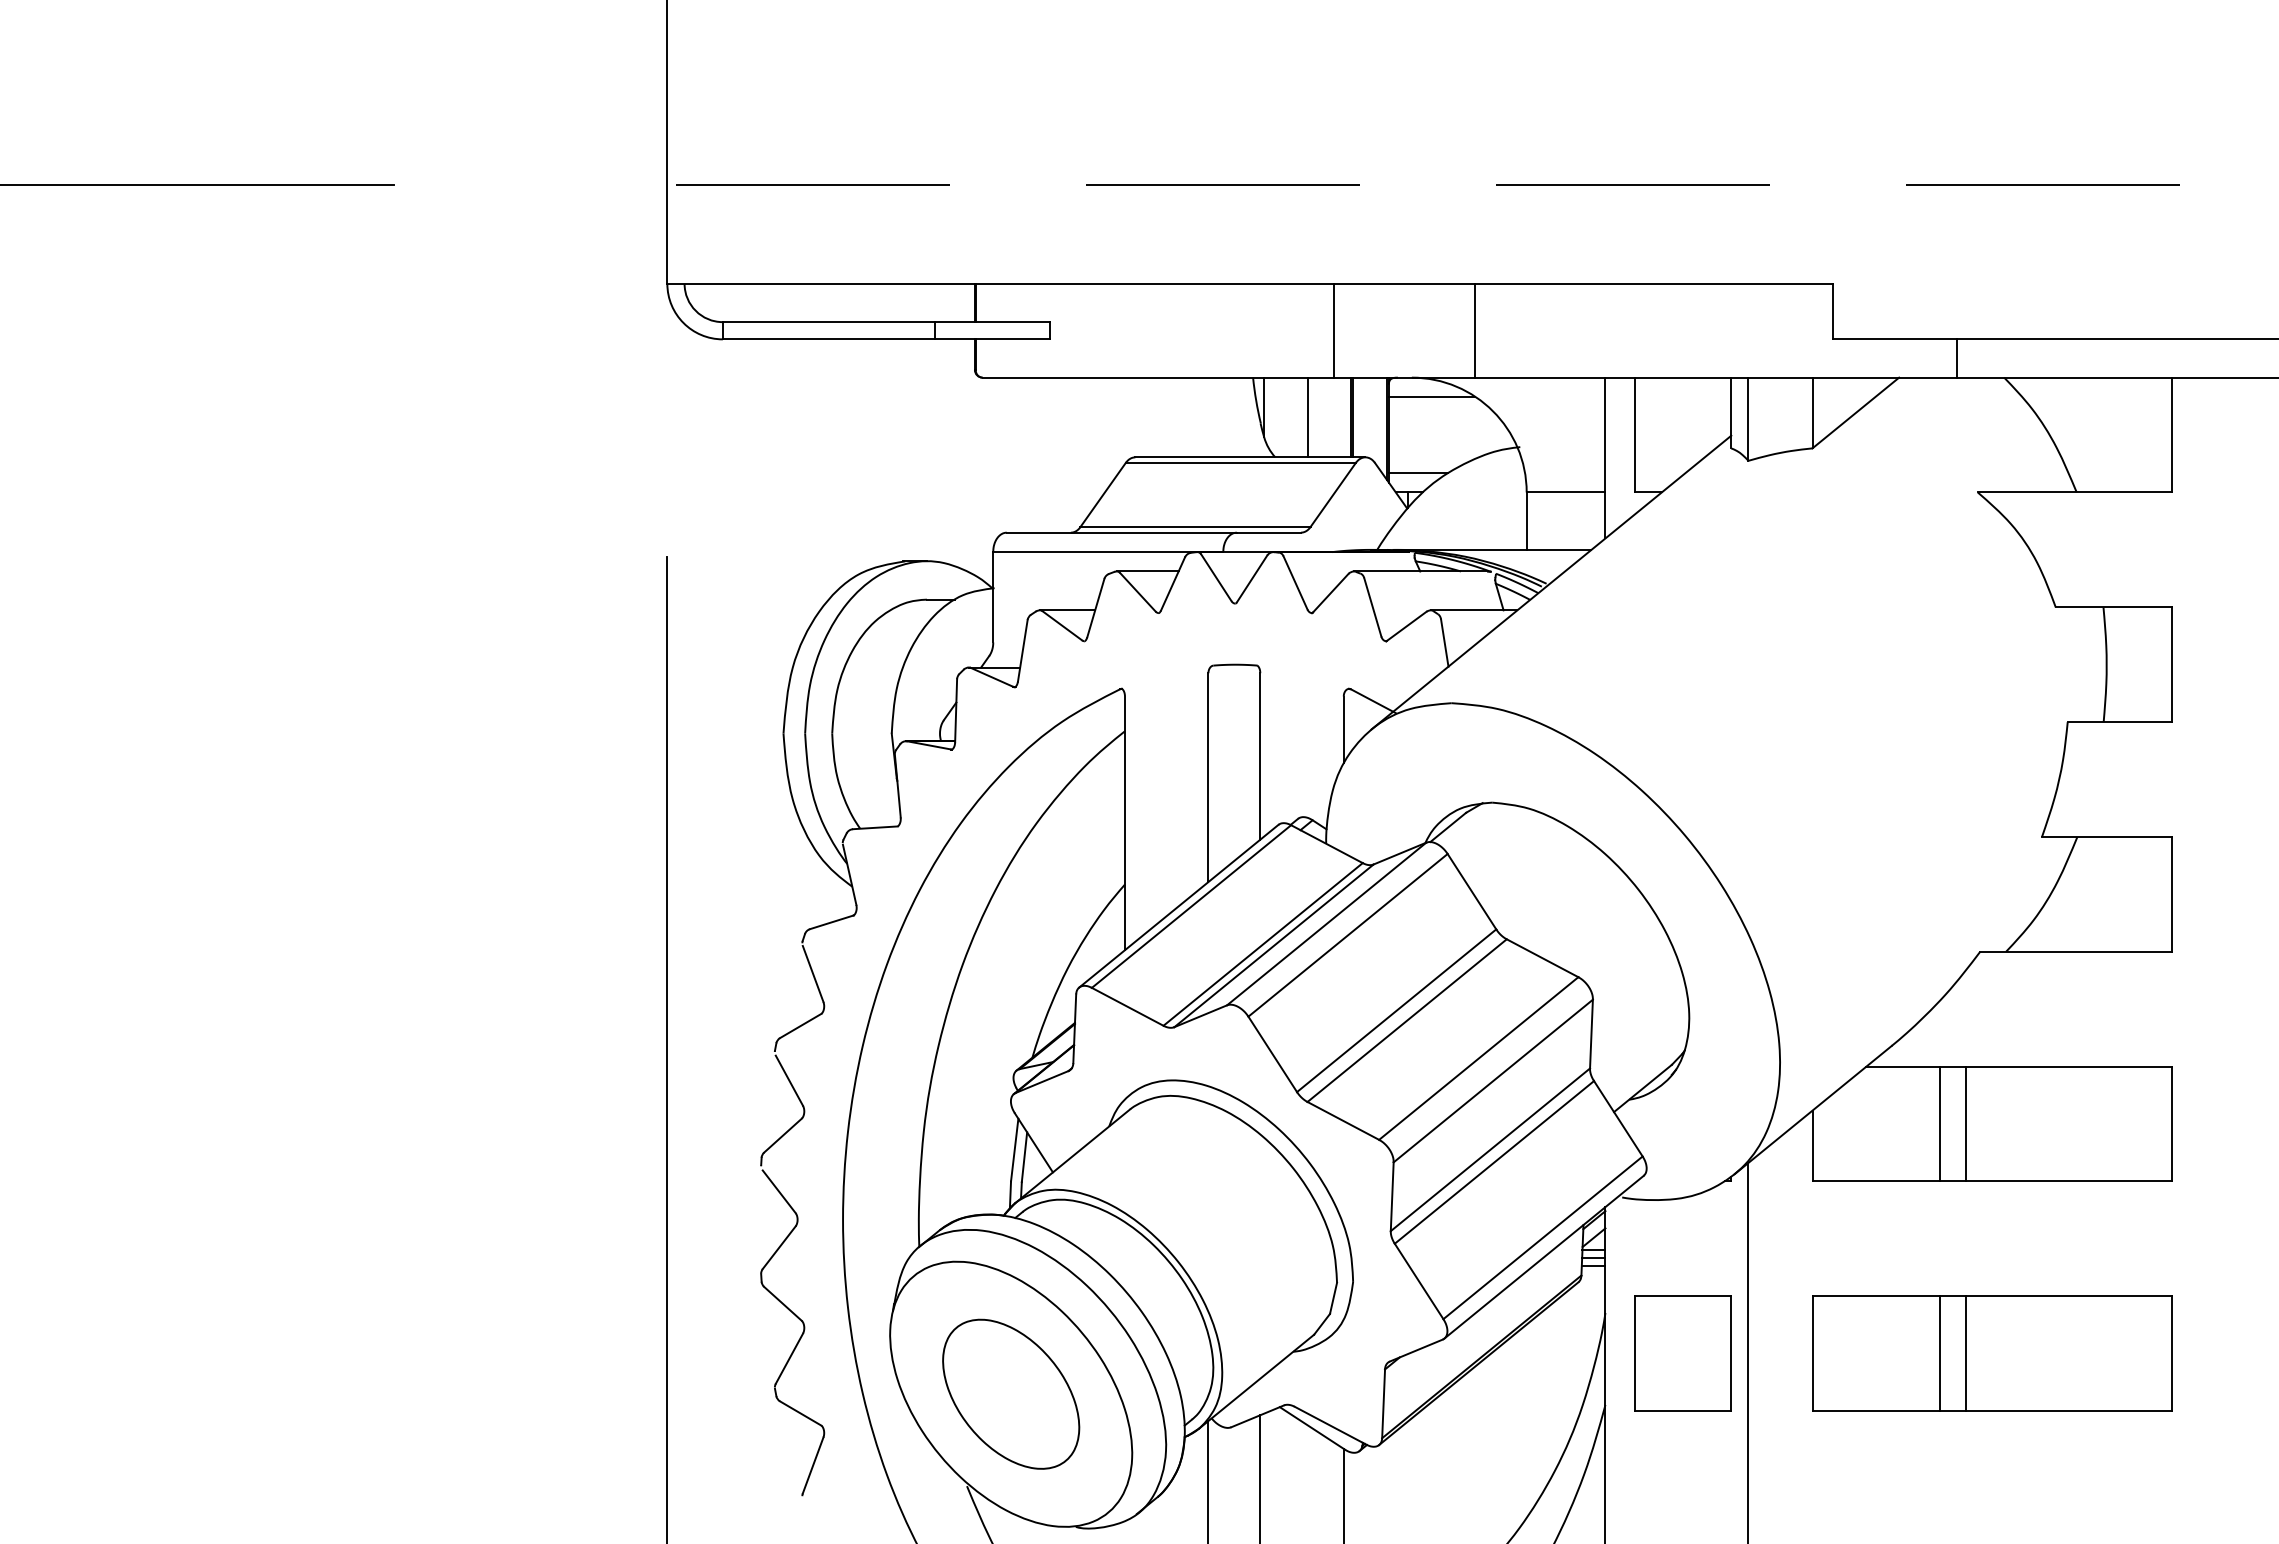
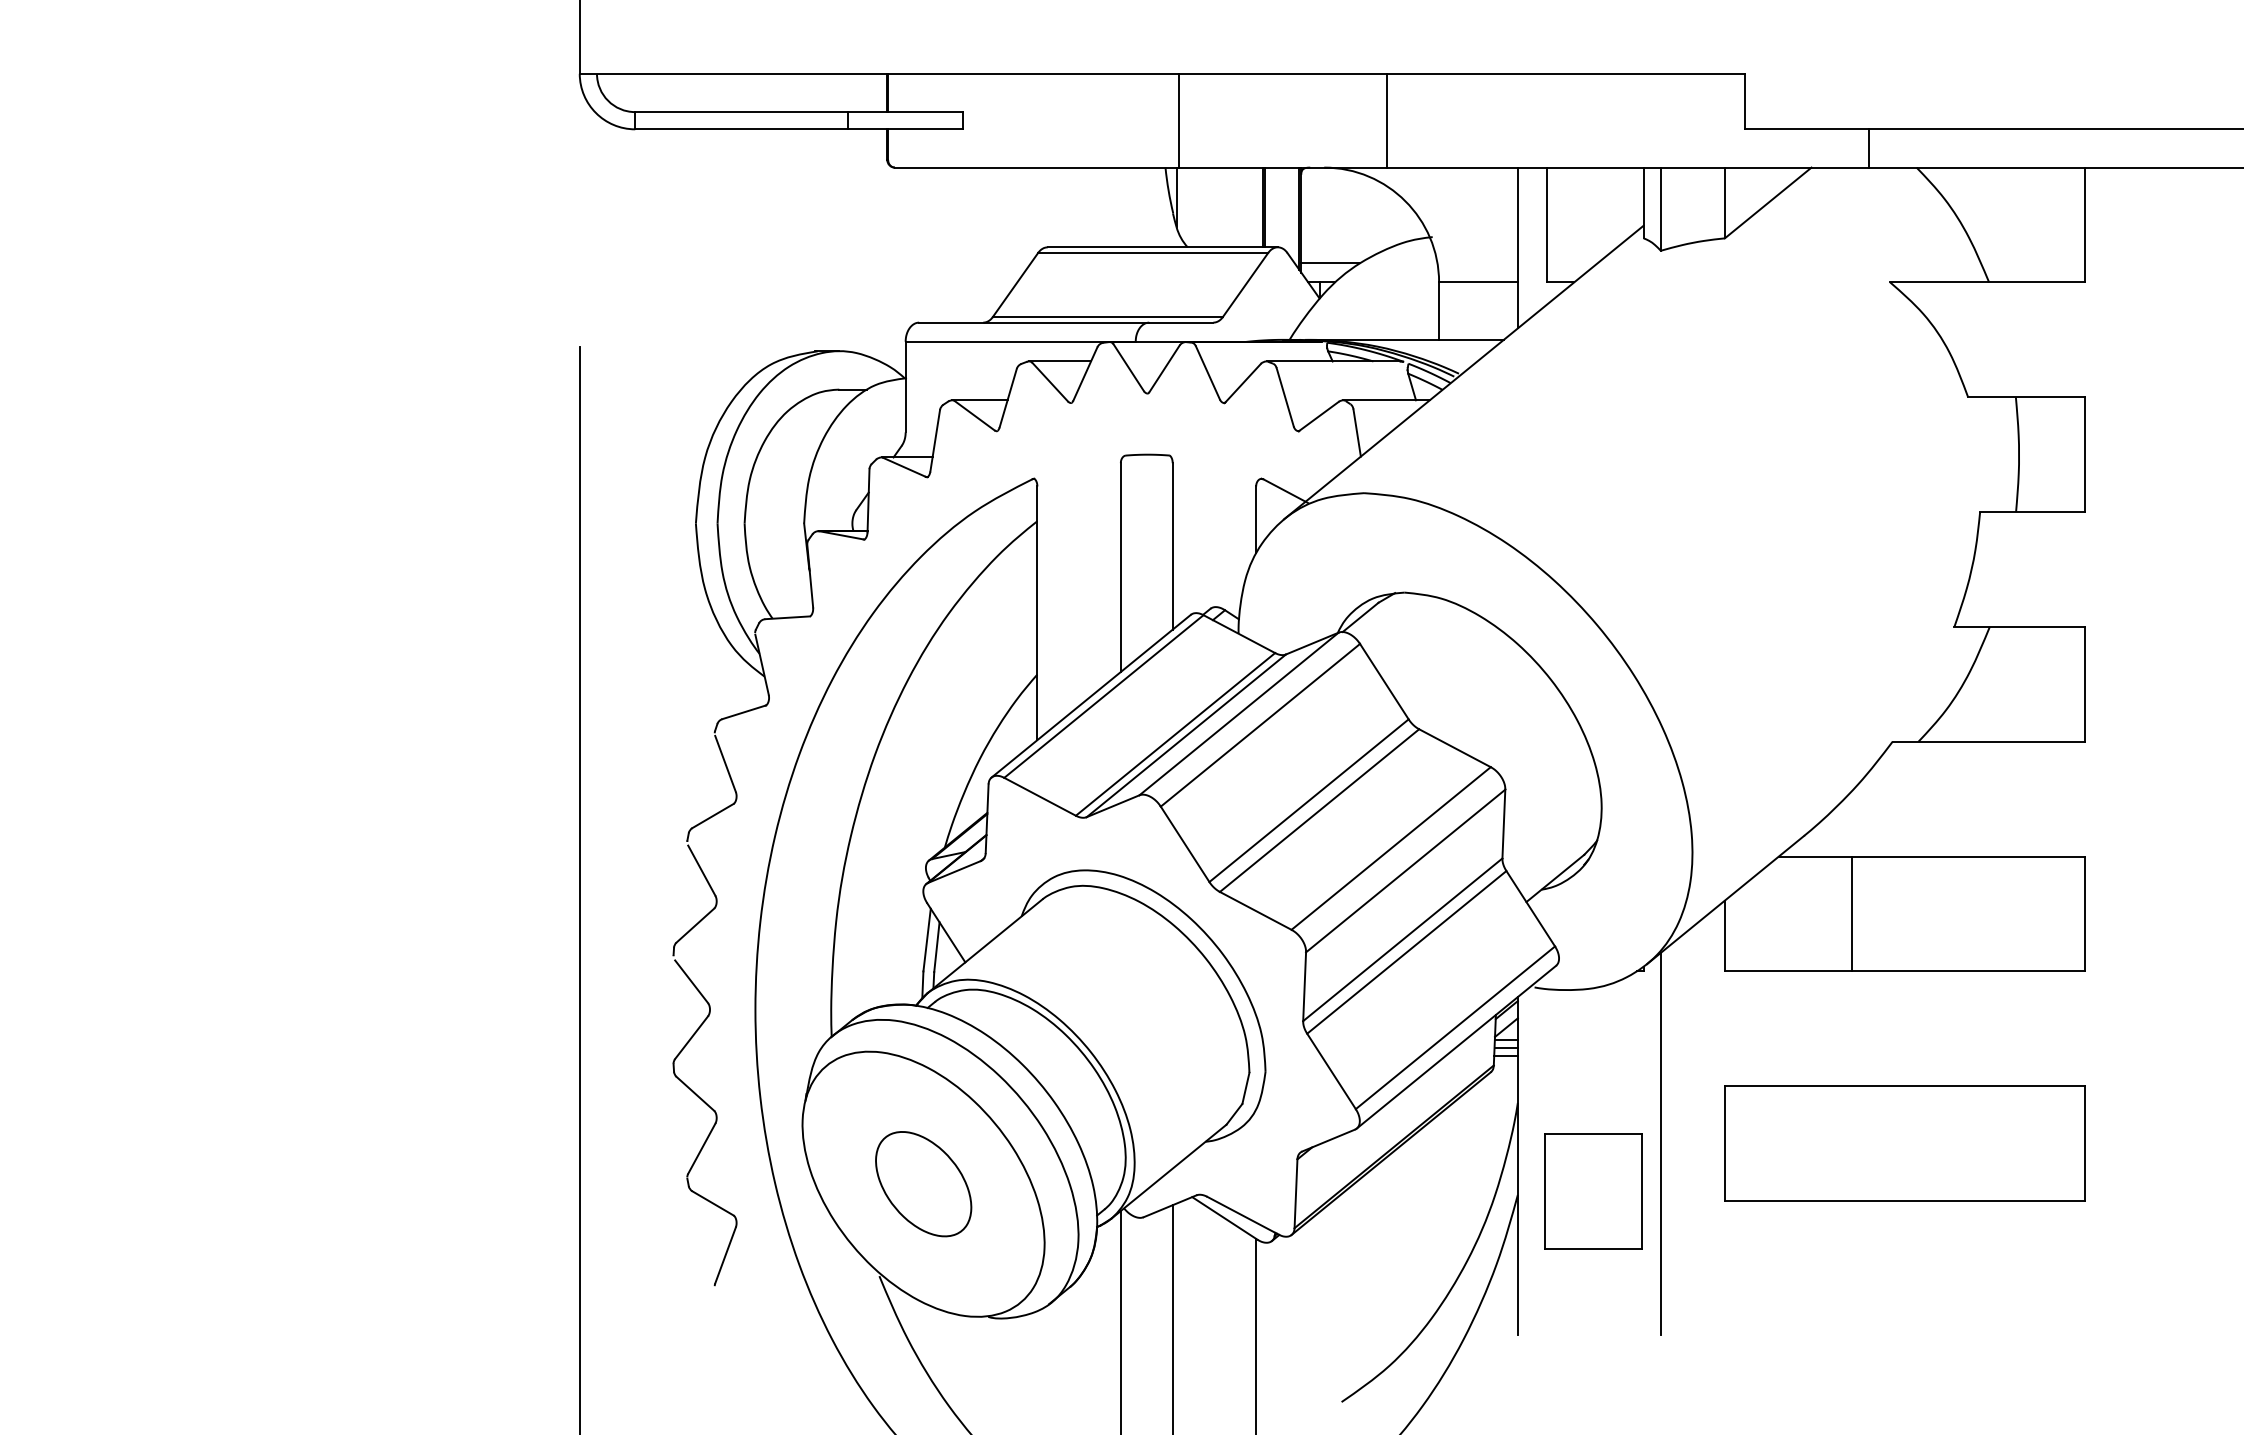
line: (1333, 330) -> (1178, 120), moved
line: (1431, 396) -> (1343, 186), removed
line: (1307, 417) -> (1219, 207), removed
line: (1966, 1123) -> (1878, 913), removed
part: (1682, 1353) -> (1592, 1191), moved
line: (1939, 1353) -> (1851, 1143), removed
line: (1966, 1353) -> (1878, 1143), removed
part: (1011, 1393) -> (923, 1183), size x0.7

